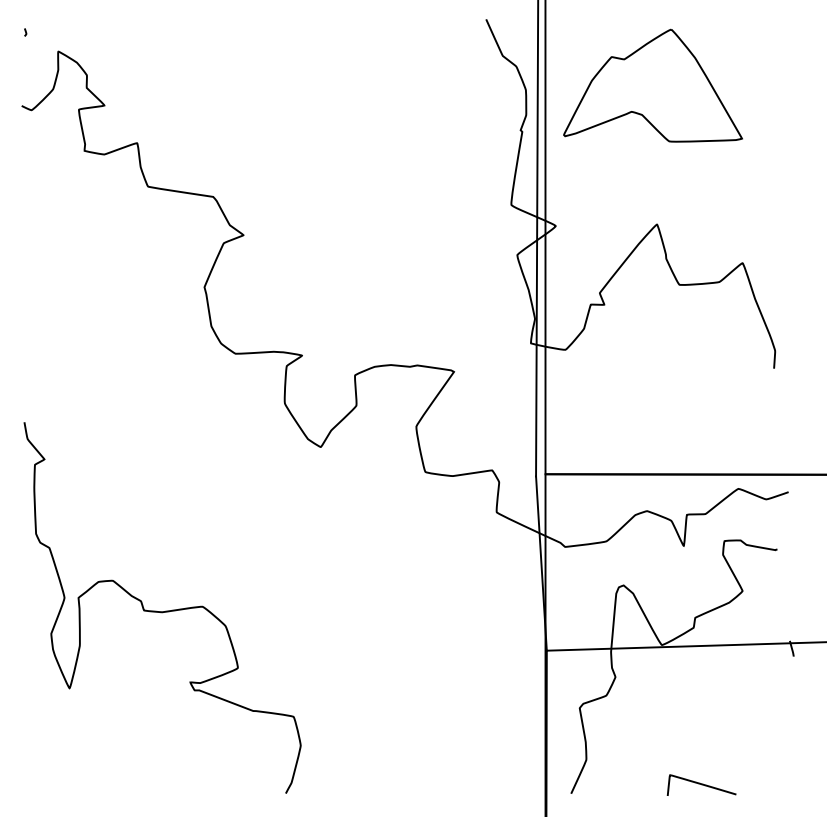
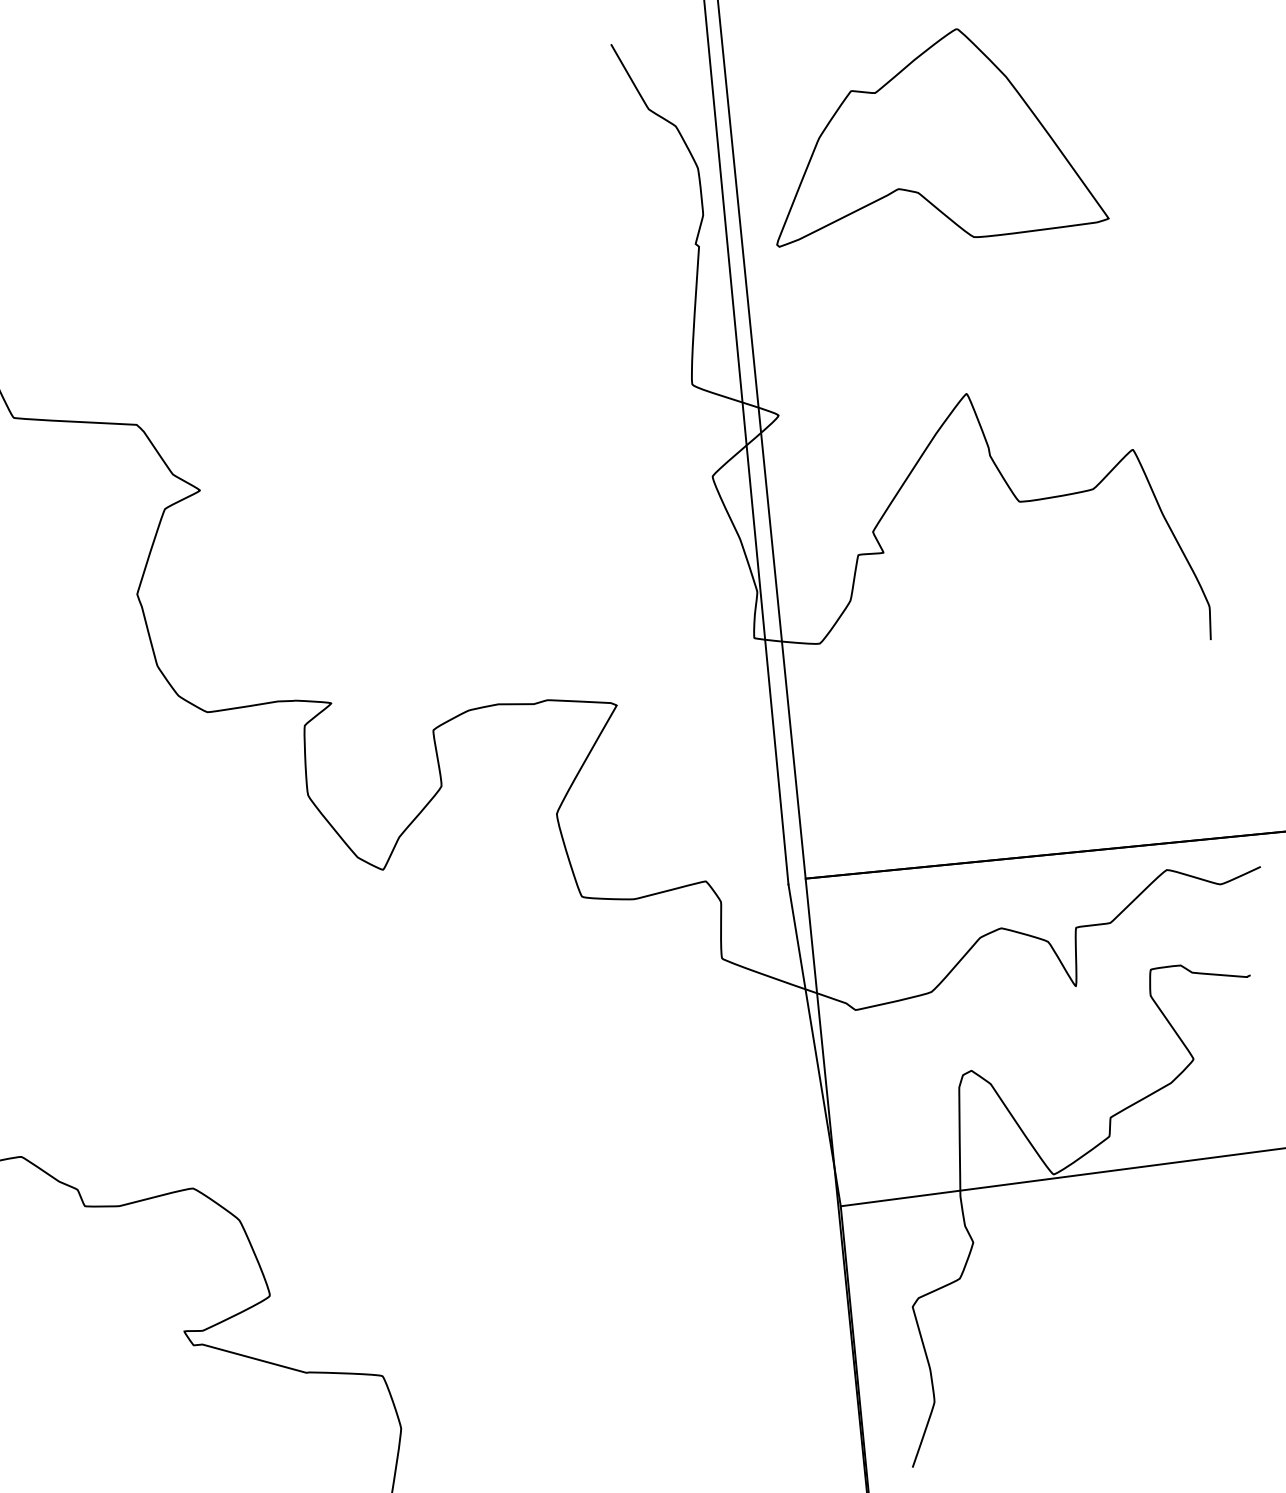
curve: (701, 784) -> (1153, 1426), removed

